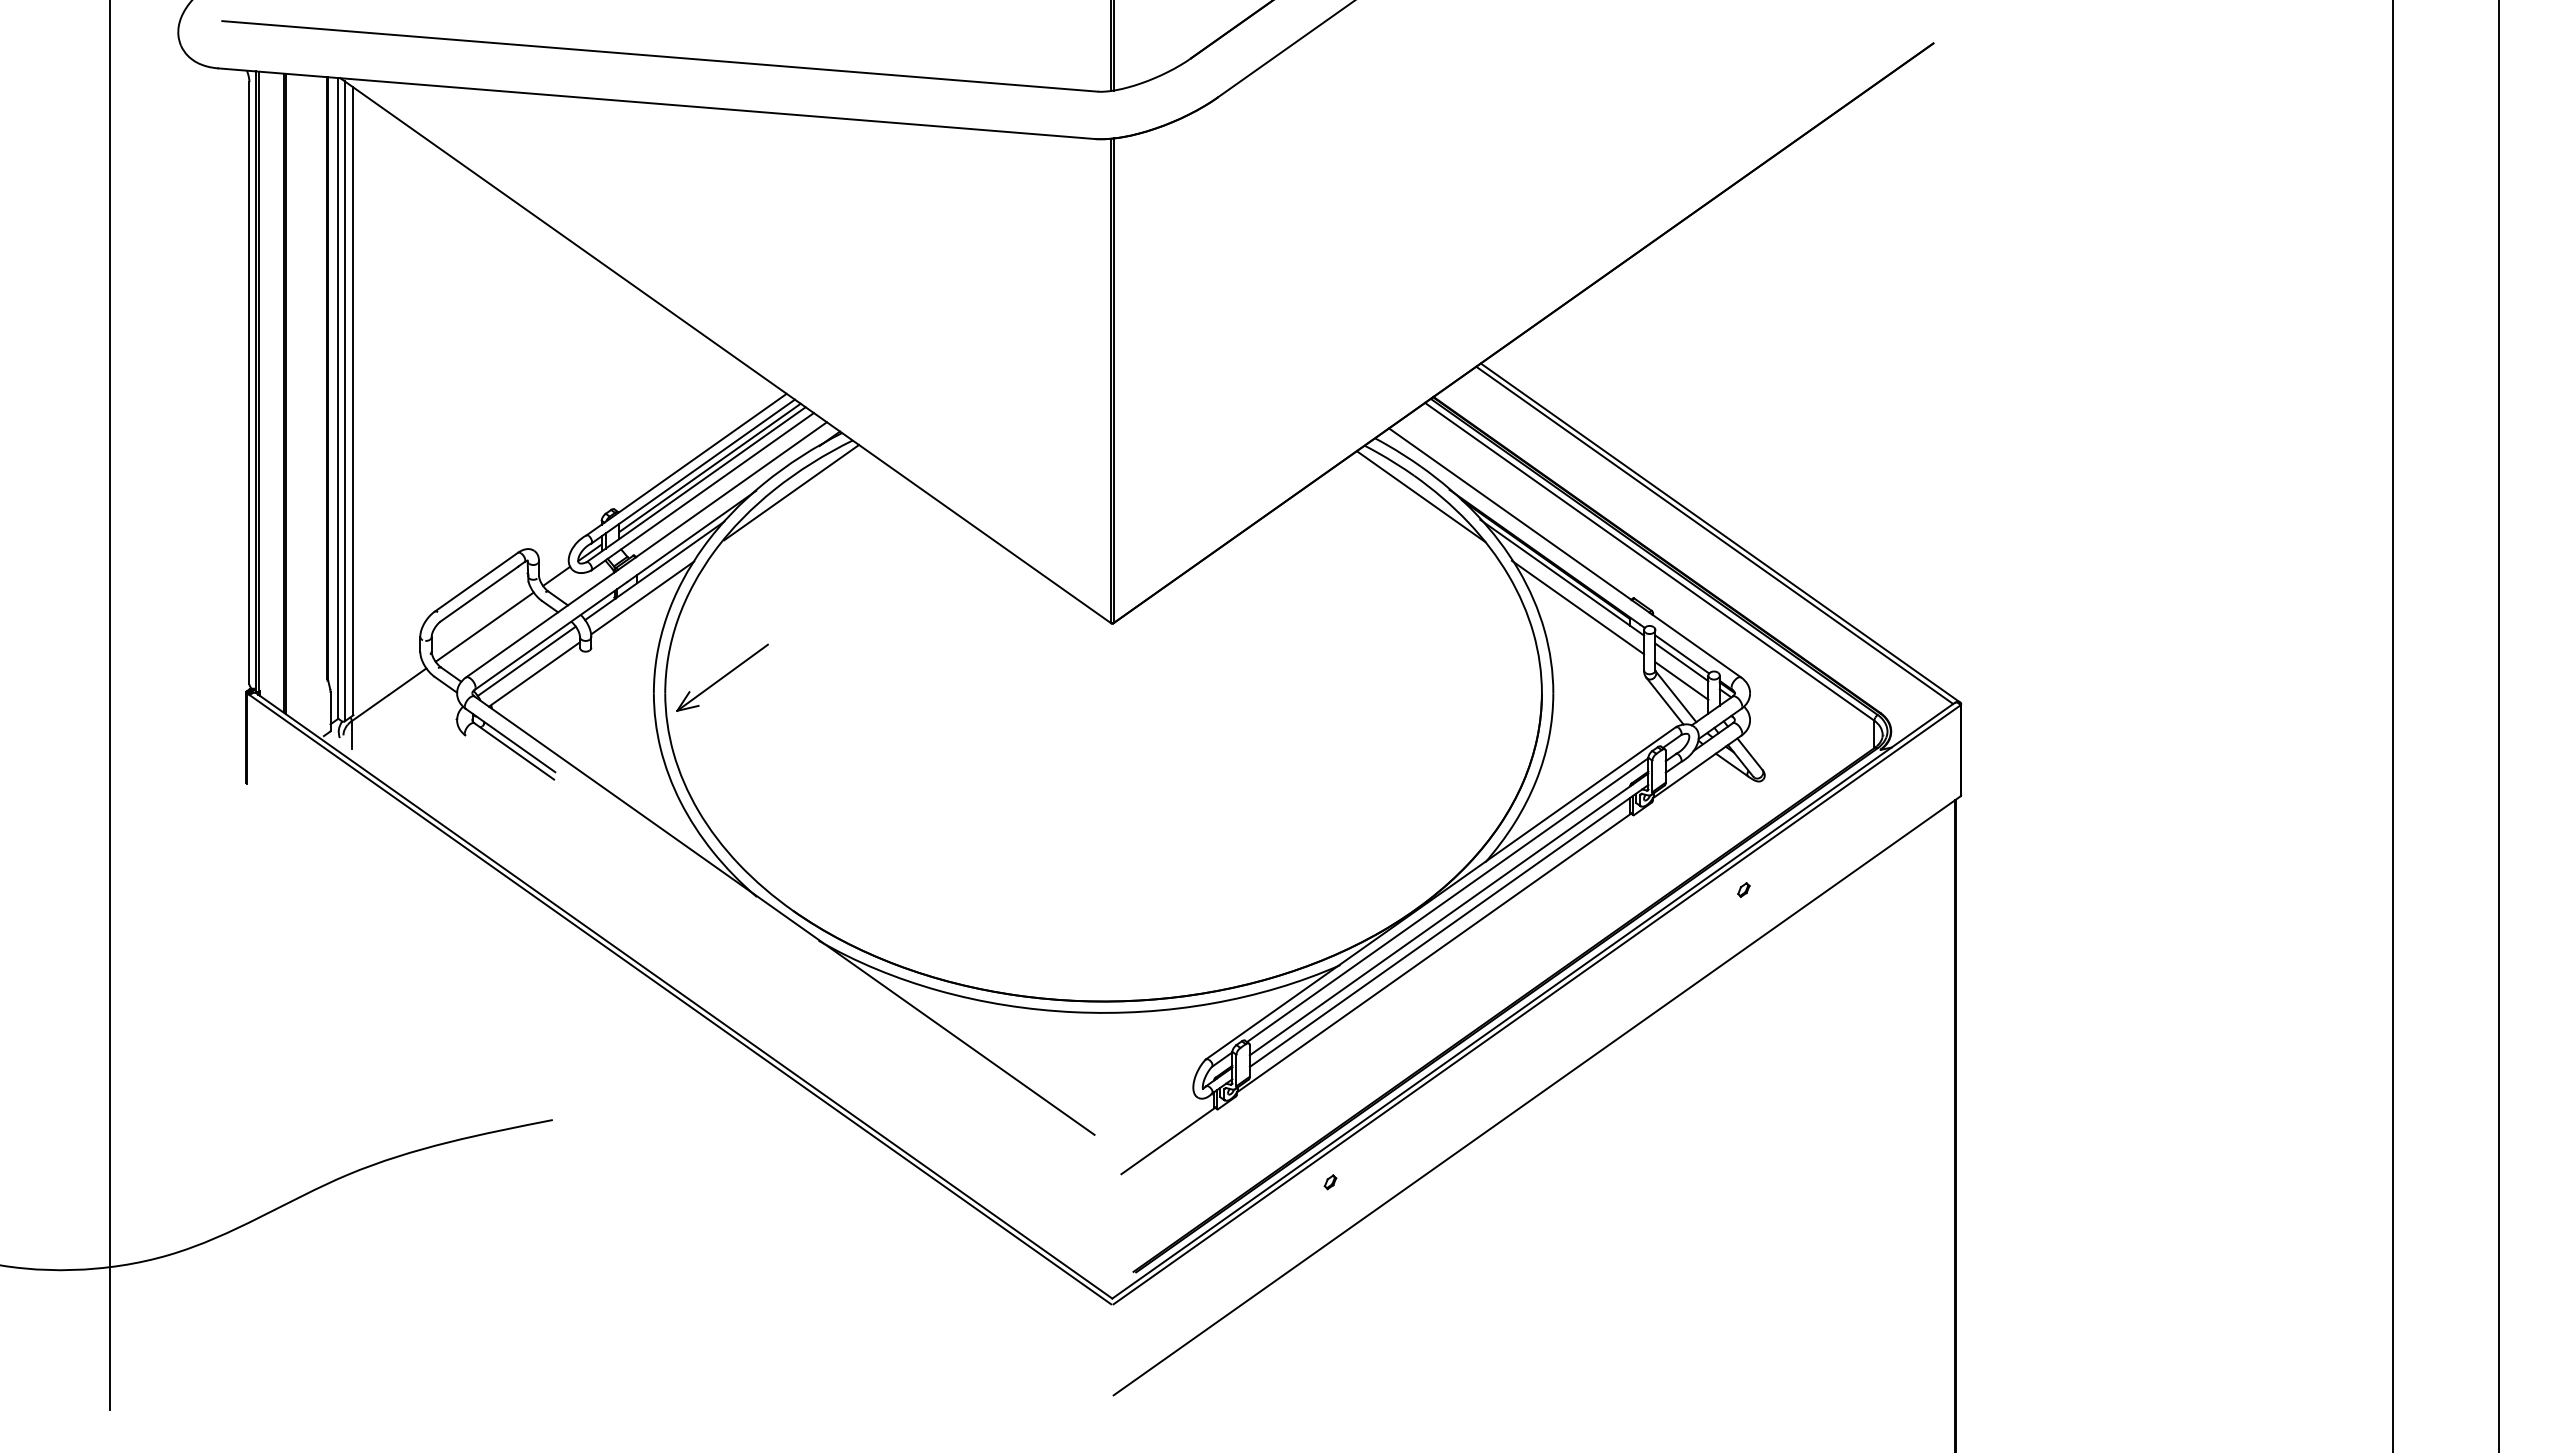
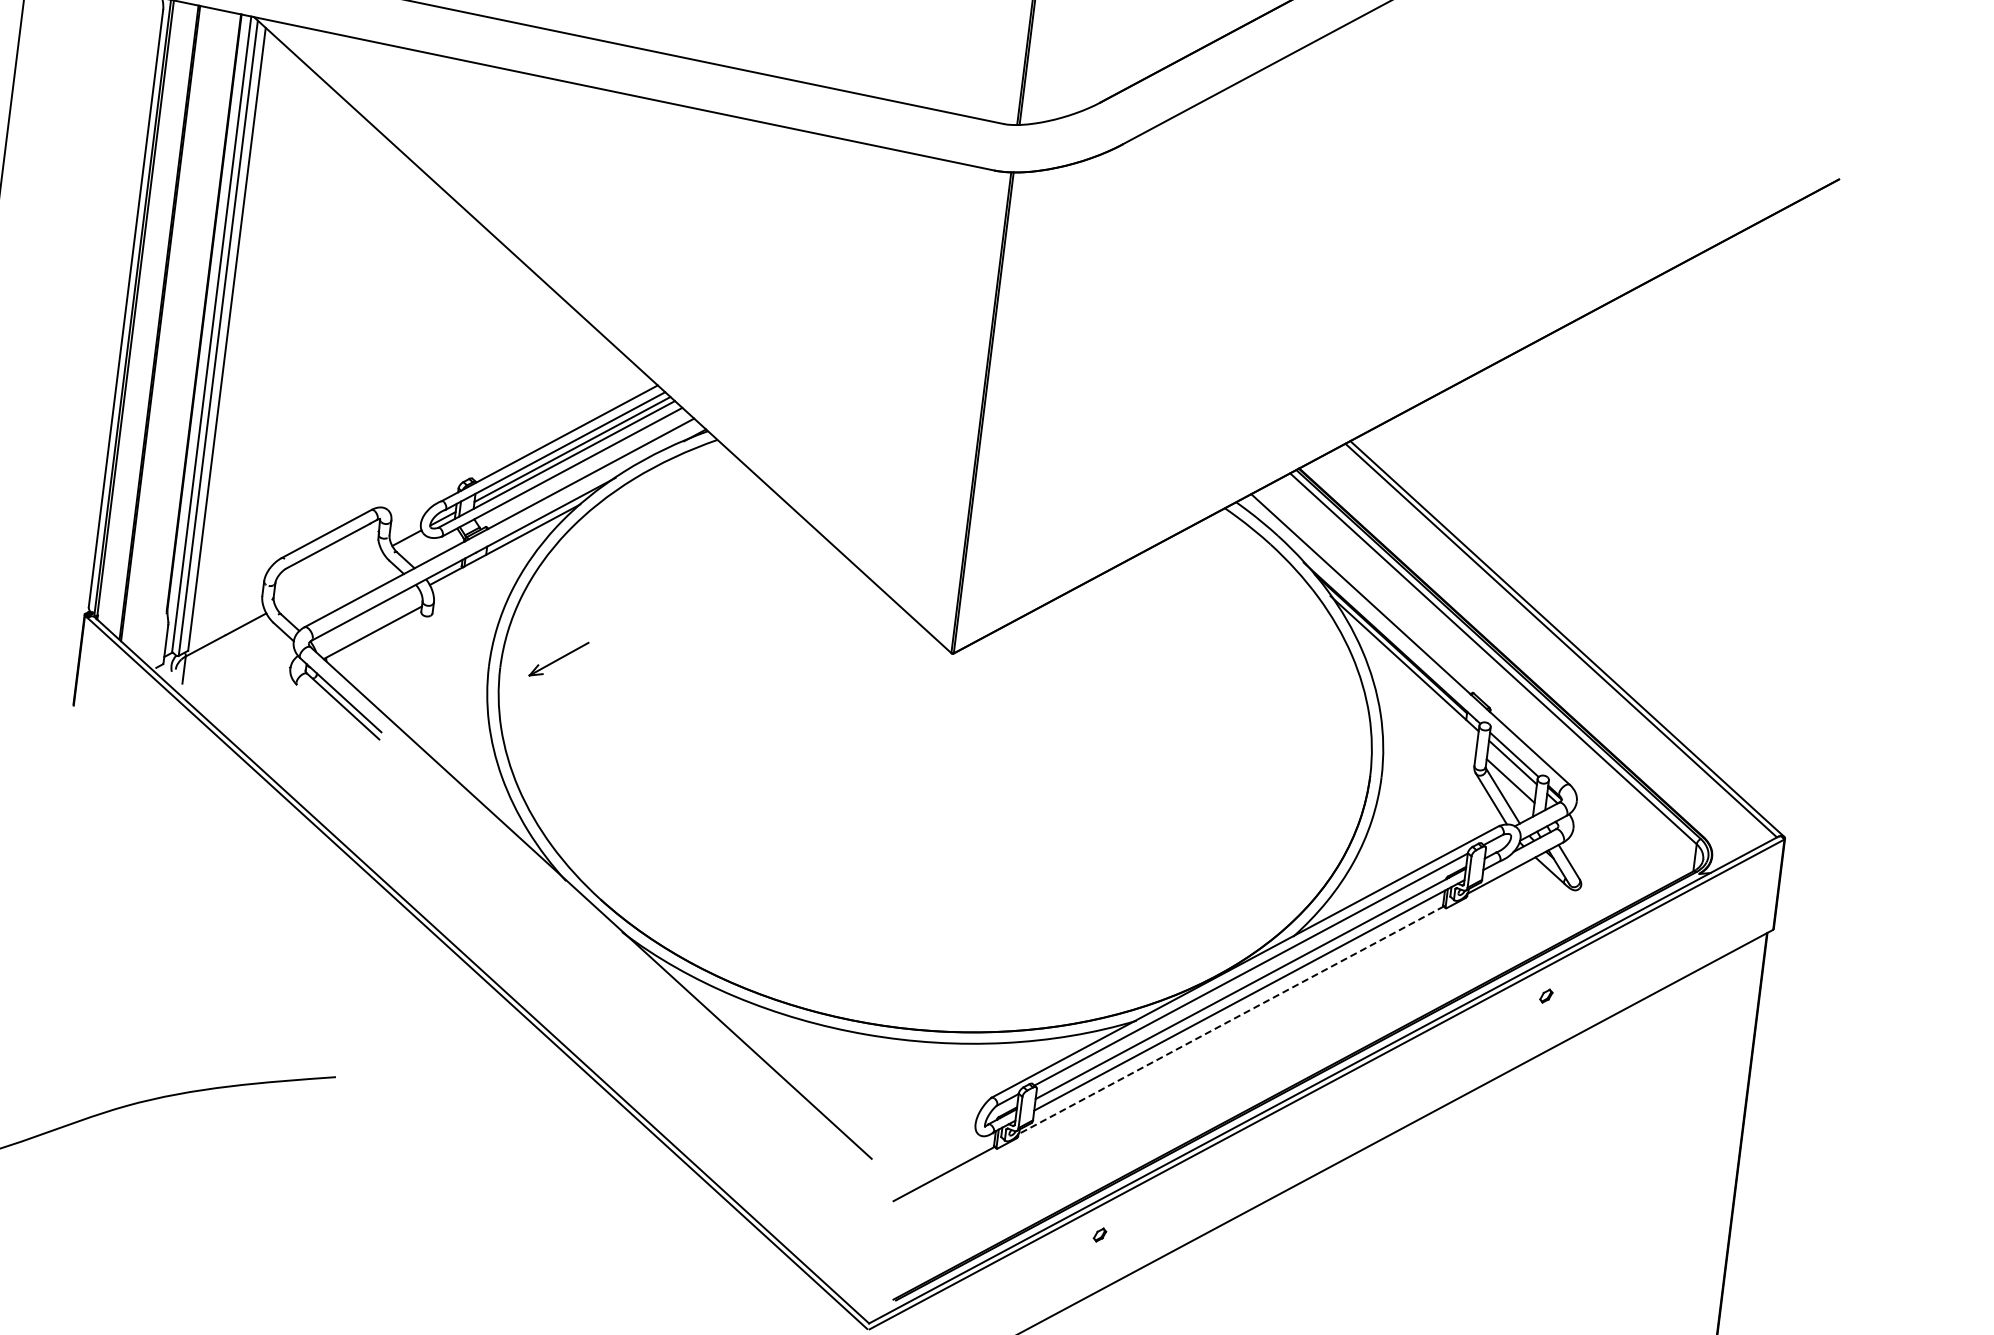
line: (791, 492) -> (650, 483), removed
line: (1420, 496) -> (1274, 565), removed
line: (642, 597) -> (489, 569), removed
line: (1577, 607) -> (1416, 695), removed
line: (484, 626) -> (329, 578), removed
line: (526, 660) -> (366, 617), removed
part: (722, 677) -> (559, 658), size x0.6
line: (1433, 953) -> (1230, 1020), solid -> dashed

